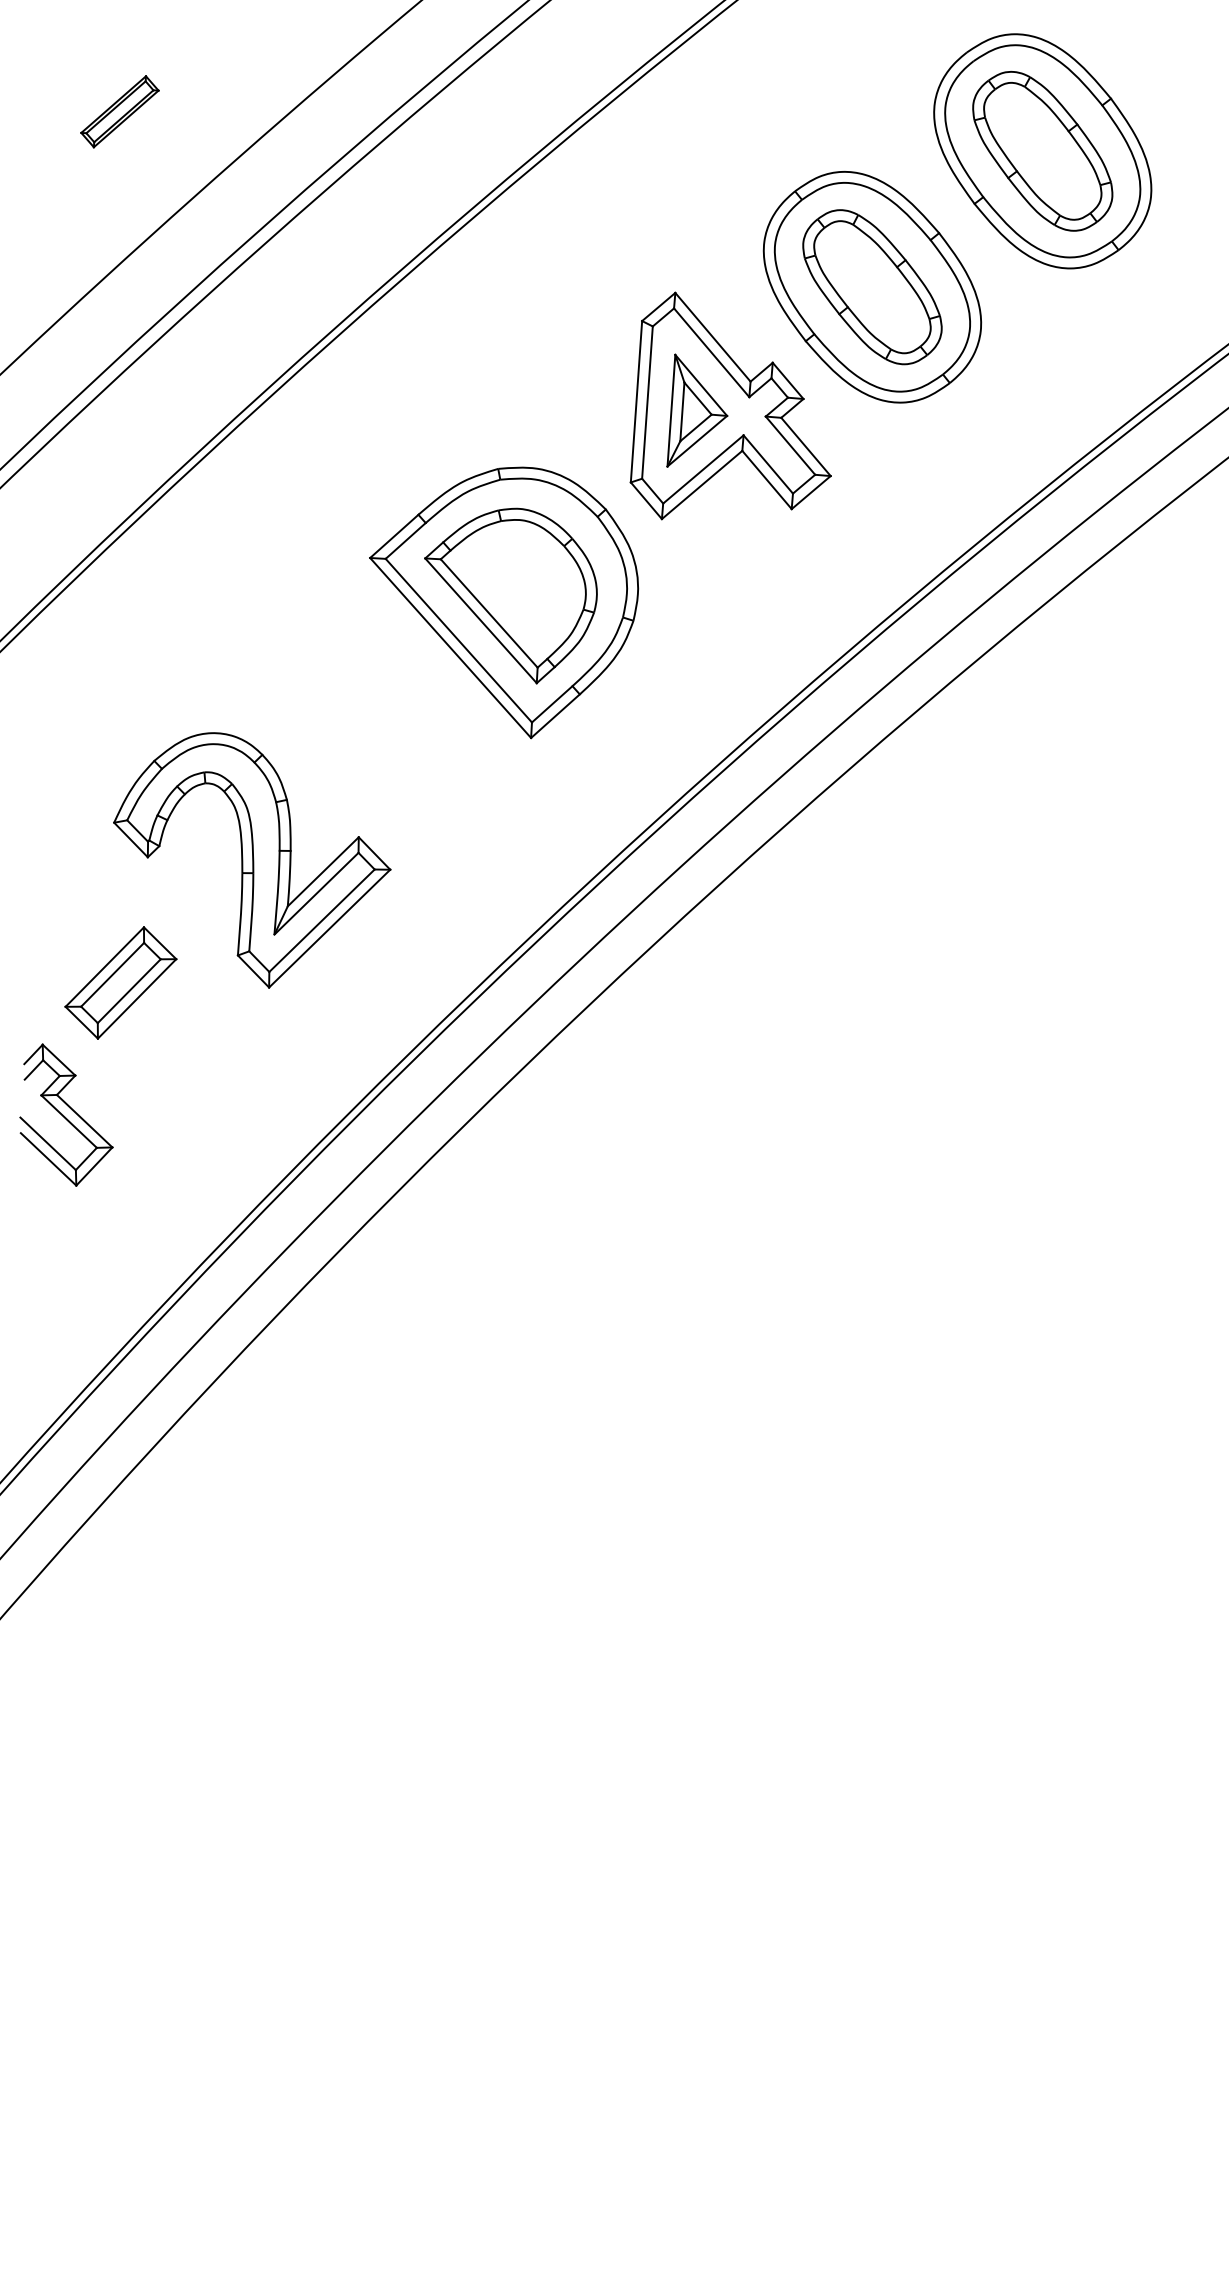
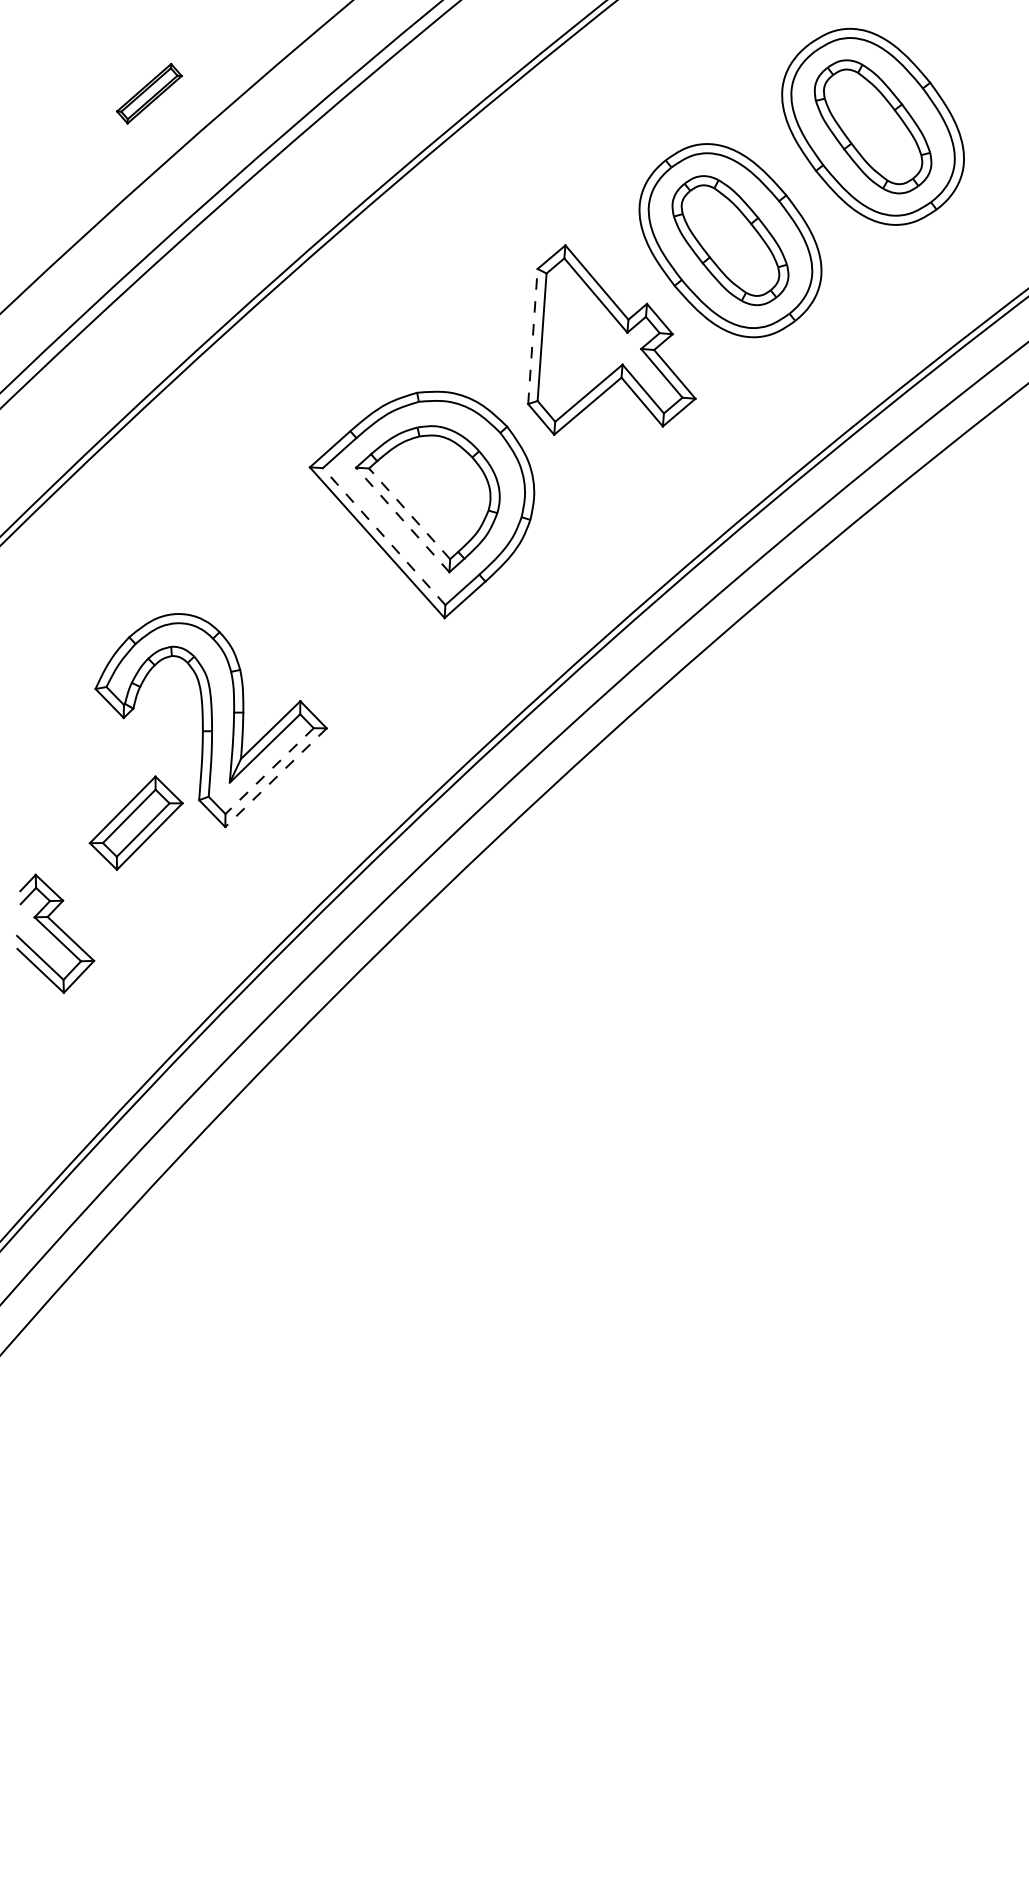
part: (118, 111) -> (148, 93), moved
line: (635, 401) -> (532, 336), solid -> dashed
part: (696, 410) -> (583, 343), removed
line: (489, 613) -> (409, 513), solid -> dashed
line: (480, 620) -> (402, 519), solid -> dashed
line: (459, 640) -> (384, 536), solid -> dashed
line: (321, 921) -> (269, 771), solid -> dashed
line: (330, 928) -> (276, 777), solid -> dashed
part: (120, 982) -> (135, 822), moved

